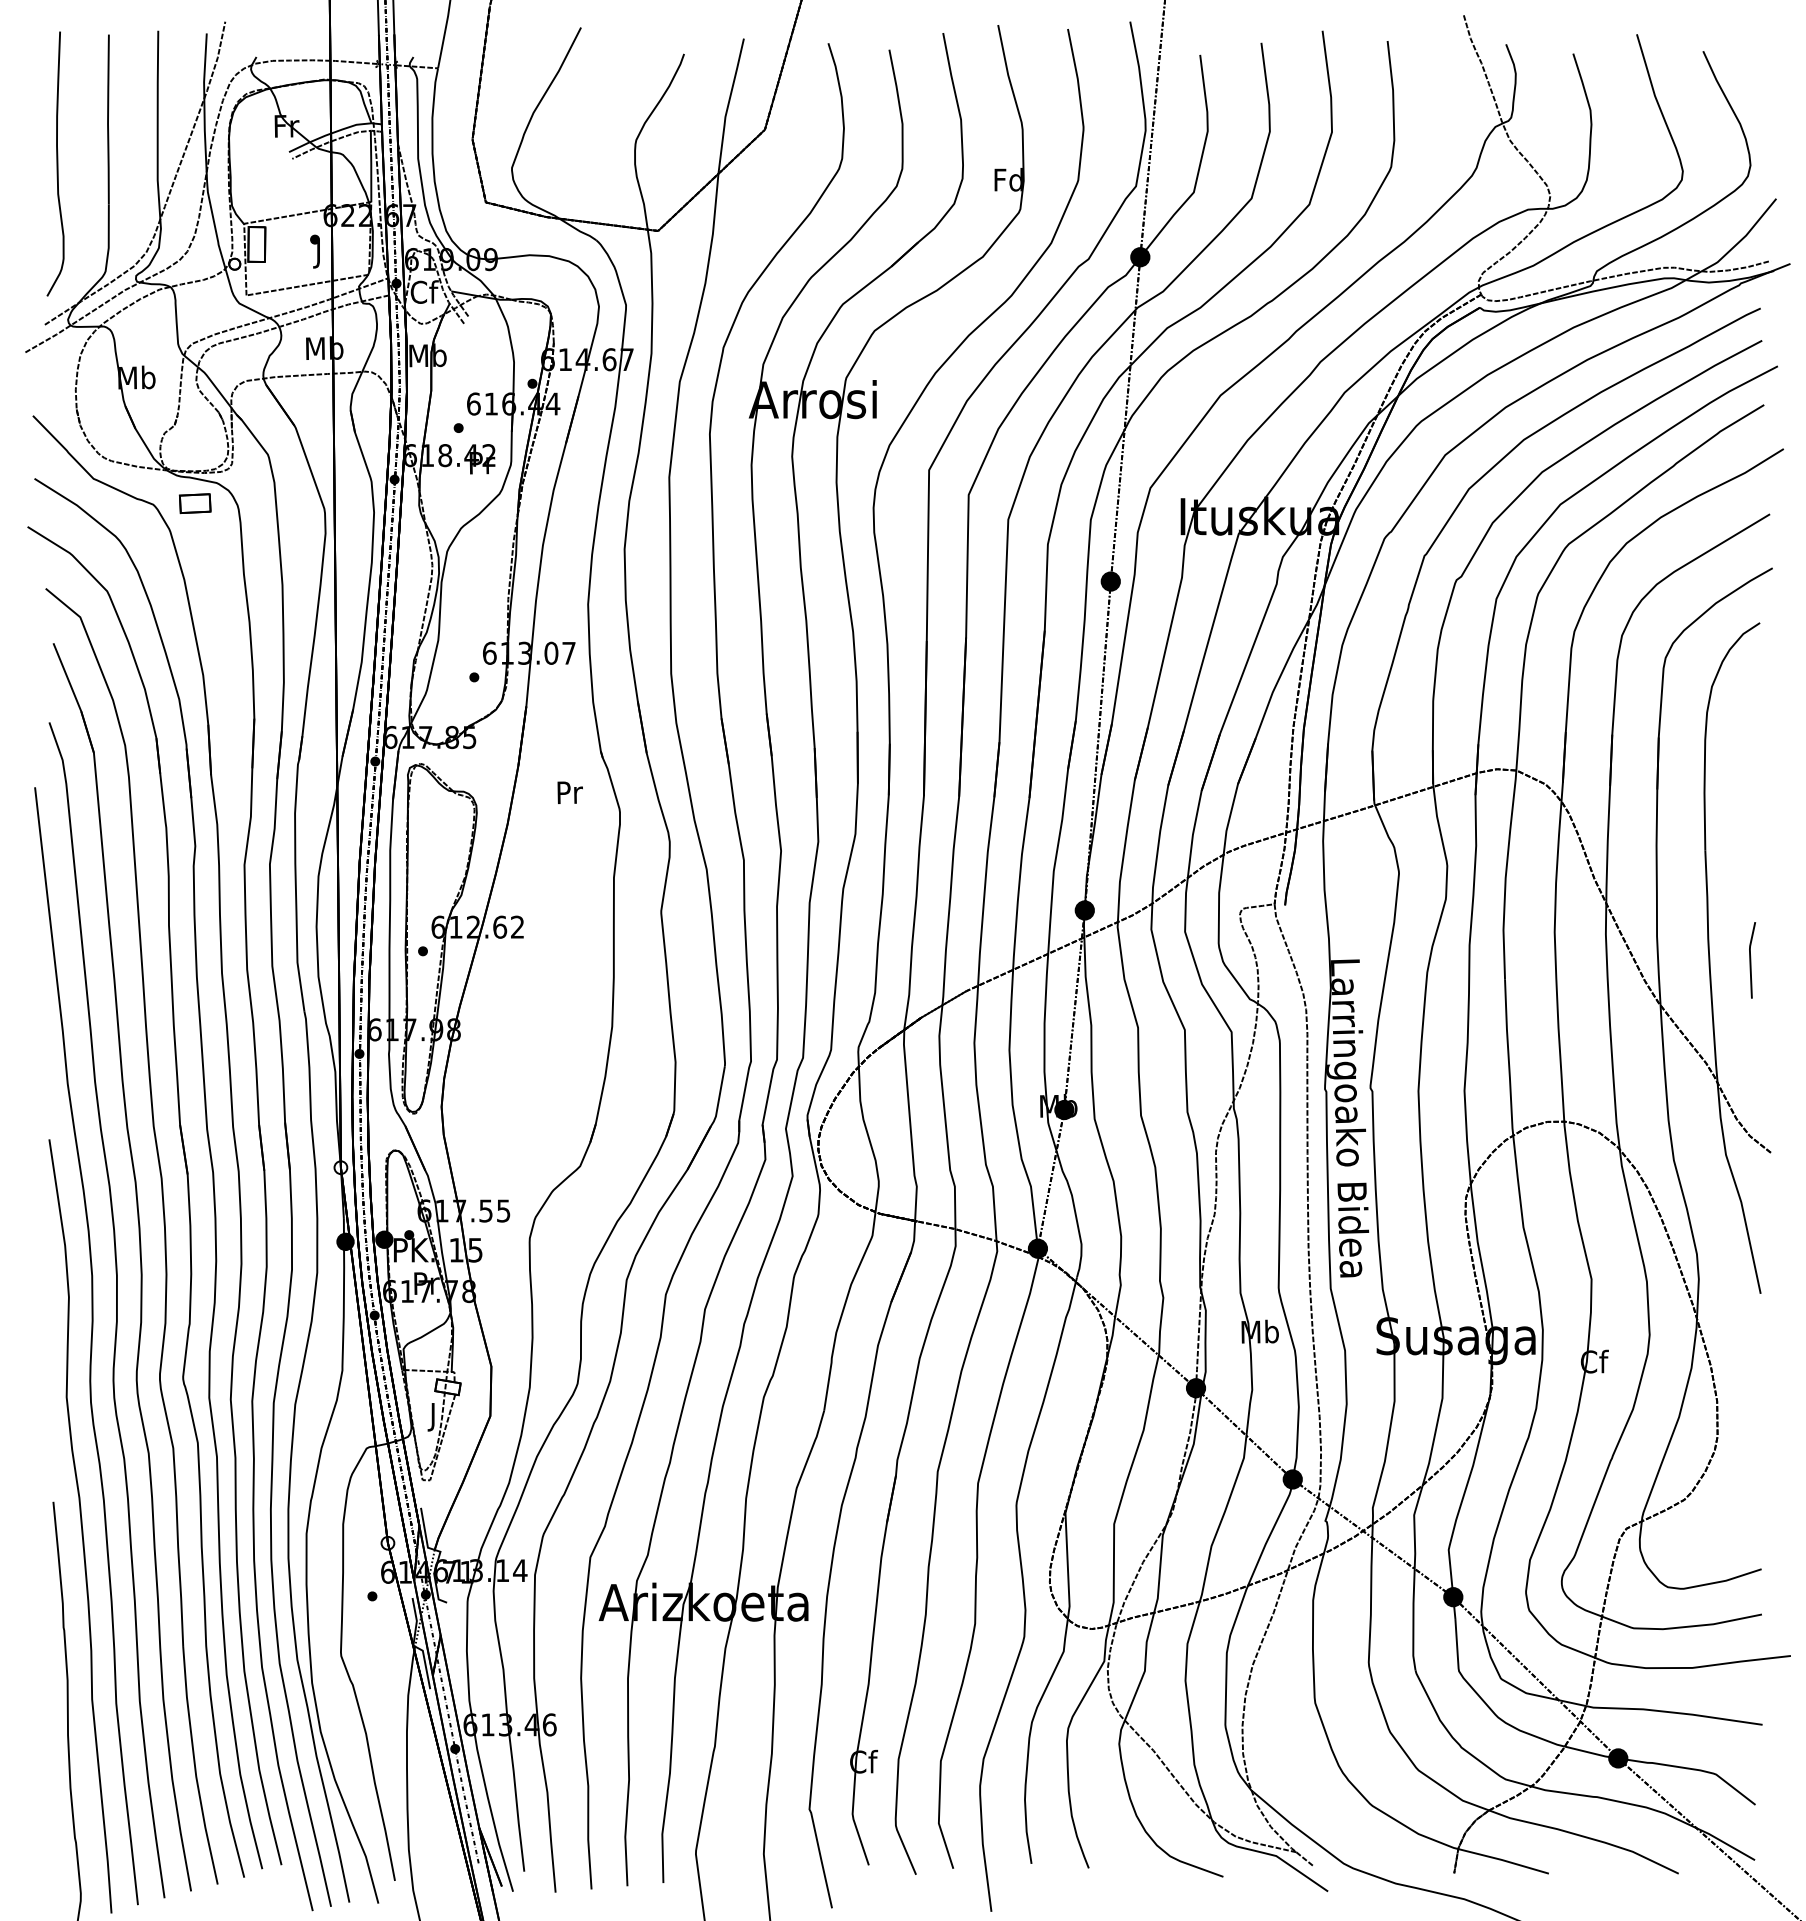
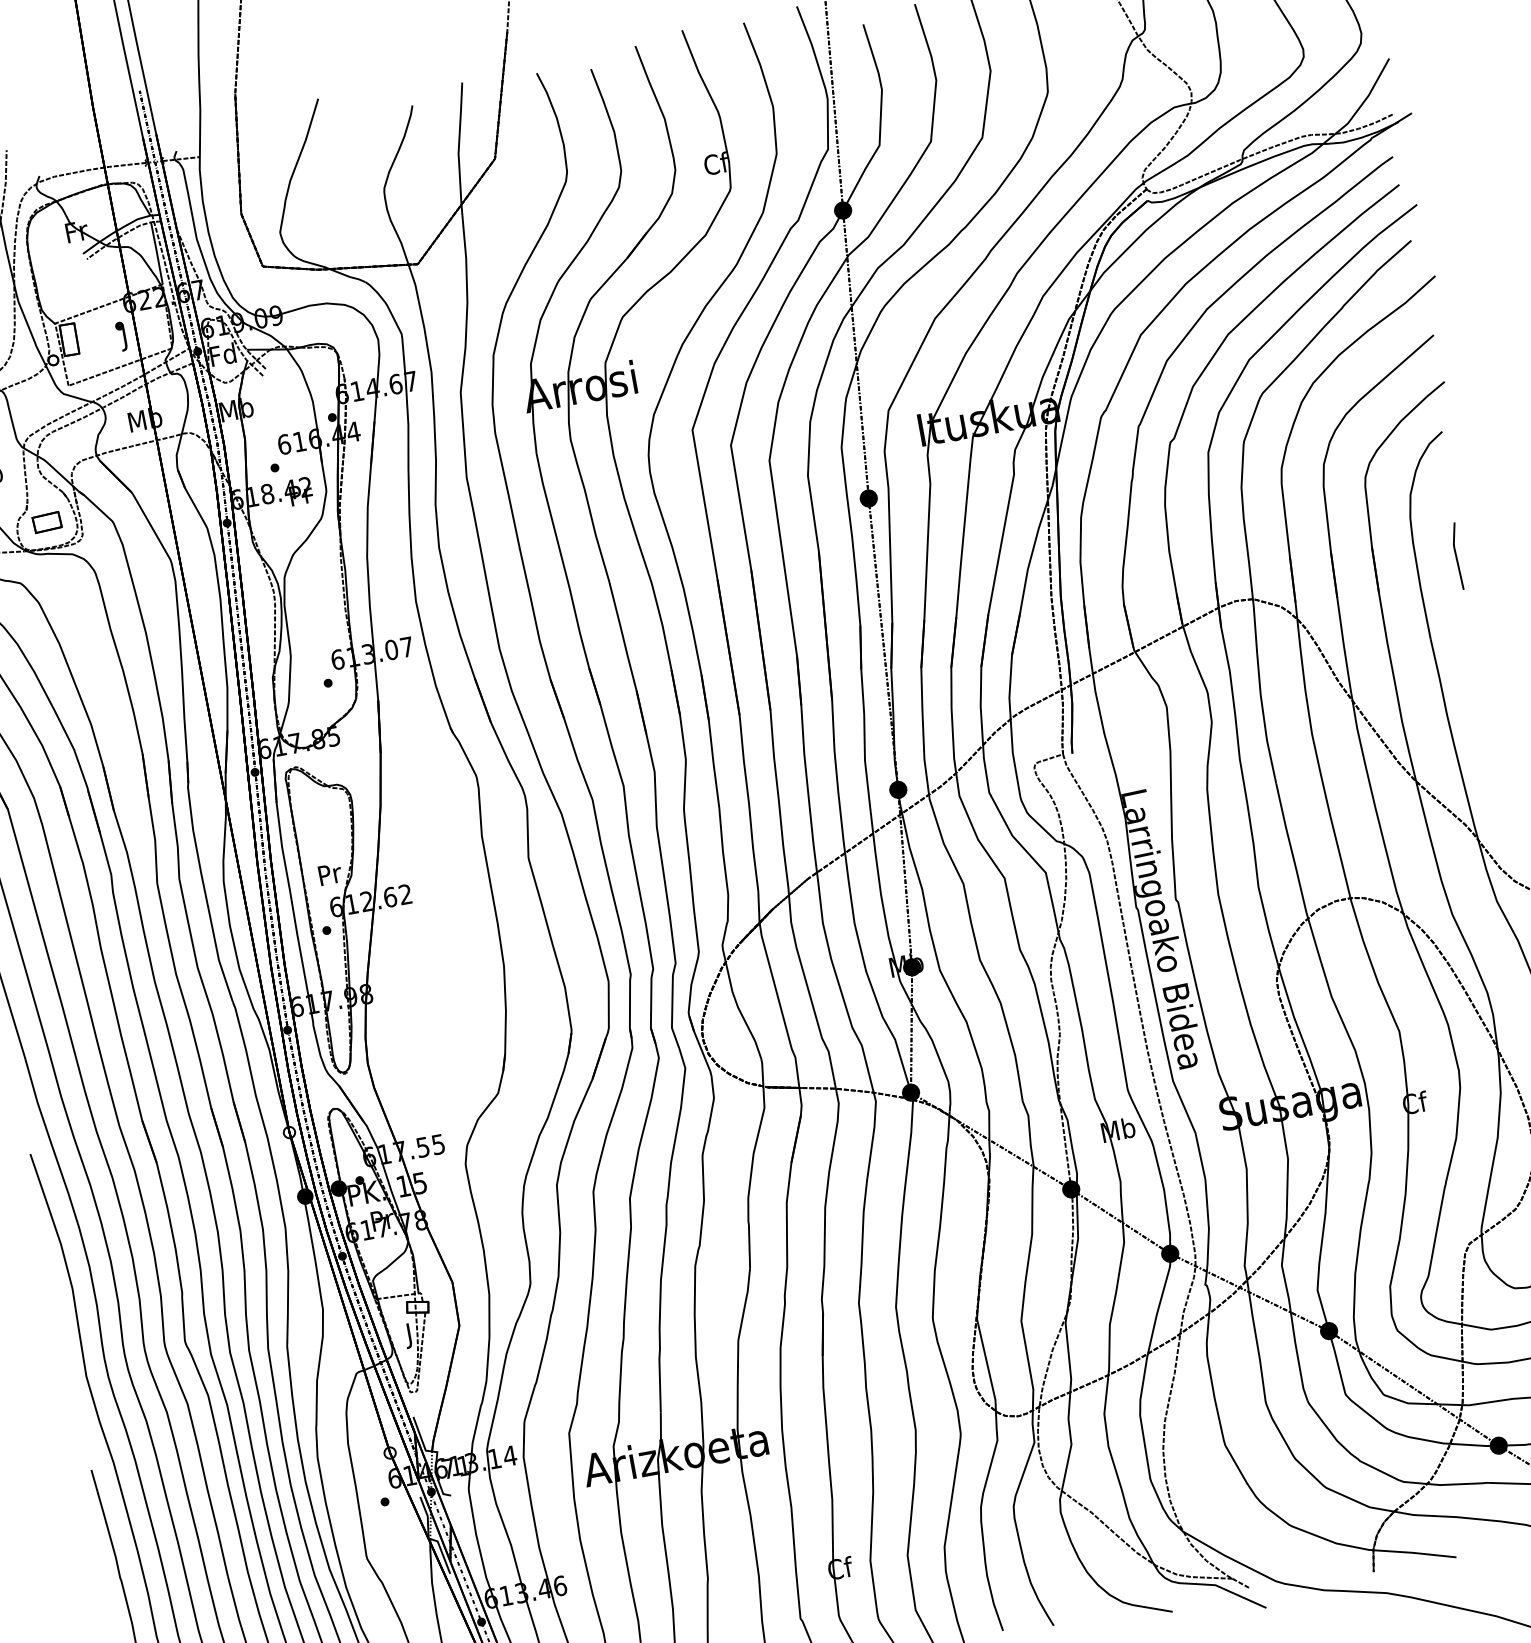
text: (1008, 179) -> (715, 163), Fd -> Cf
text: (423, 291) -> (222, 354), Cf -> Fd
part: (194, 503) -> (46, 522), moved
text: (569, 792) -> (329, 874), moved
line: (1751, 960) -> (1457, 556), moved

